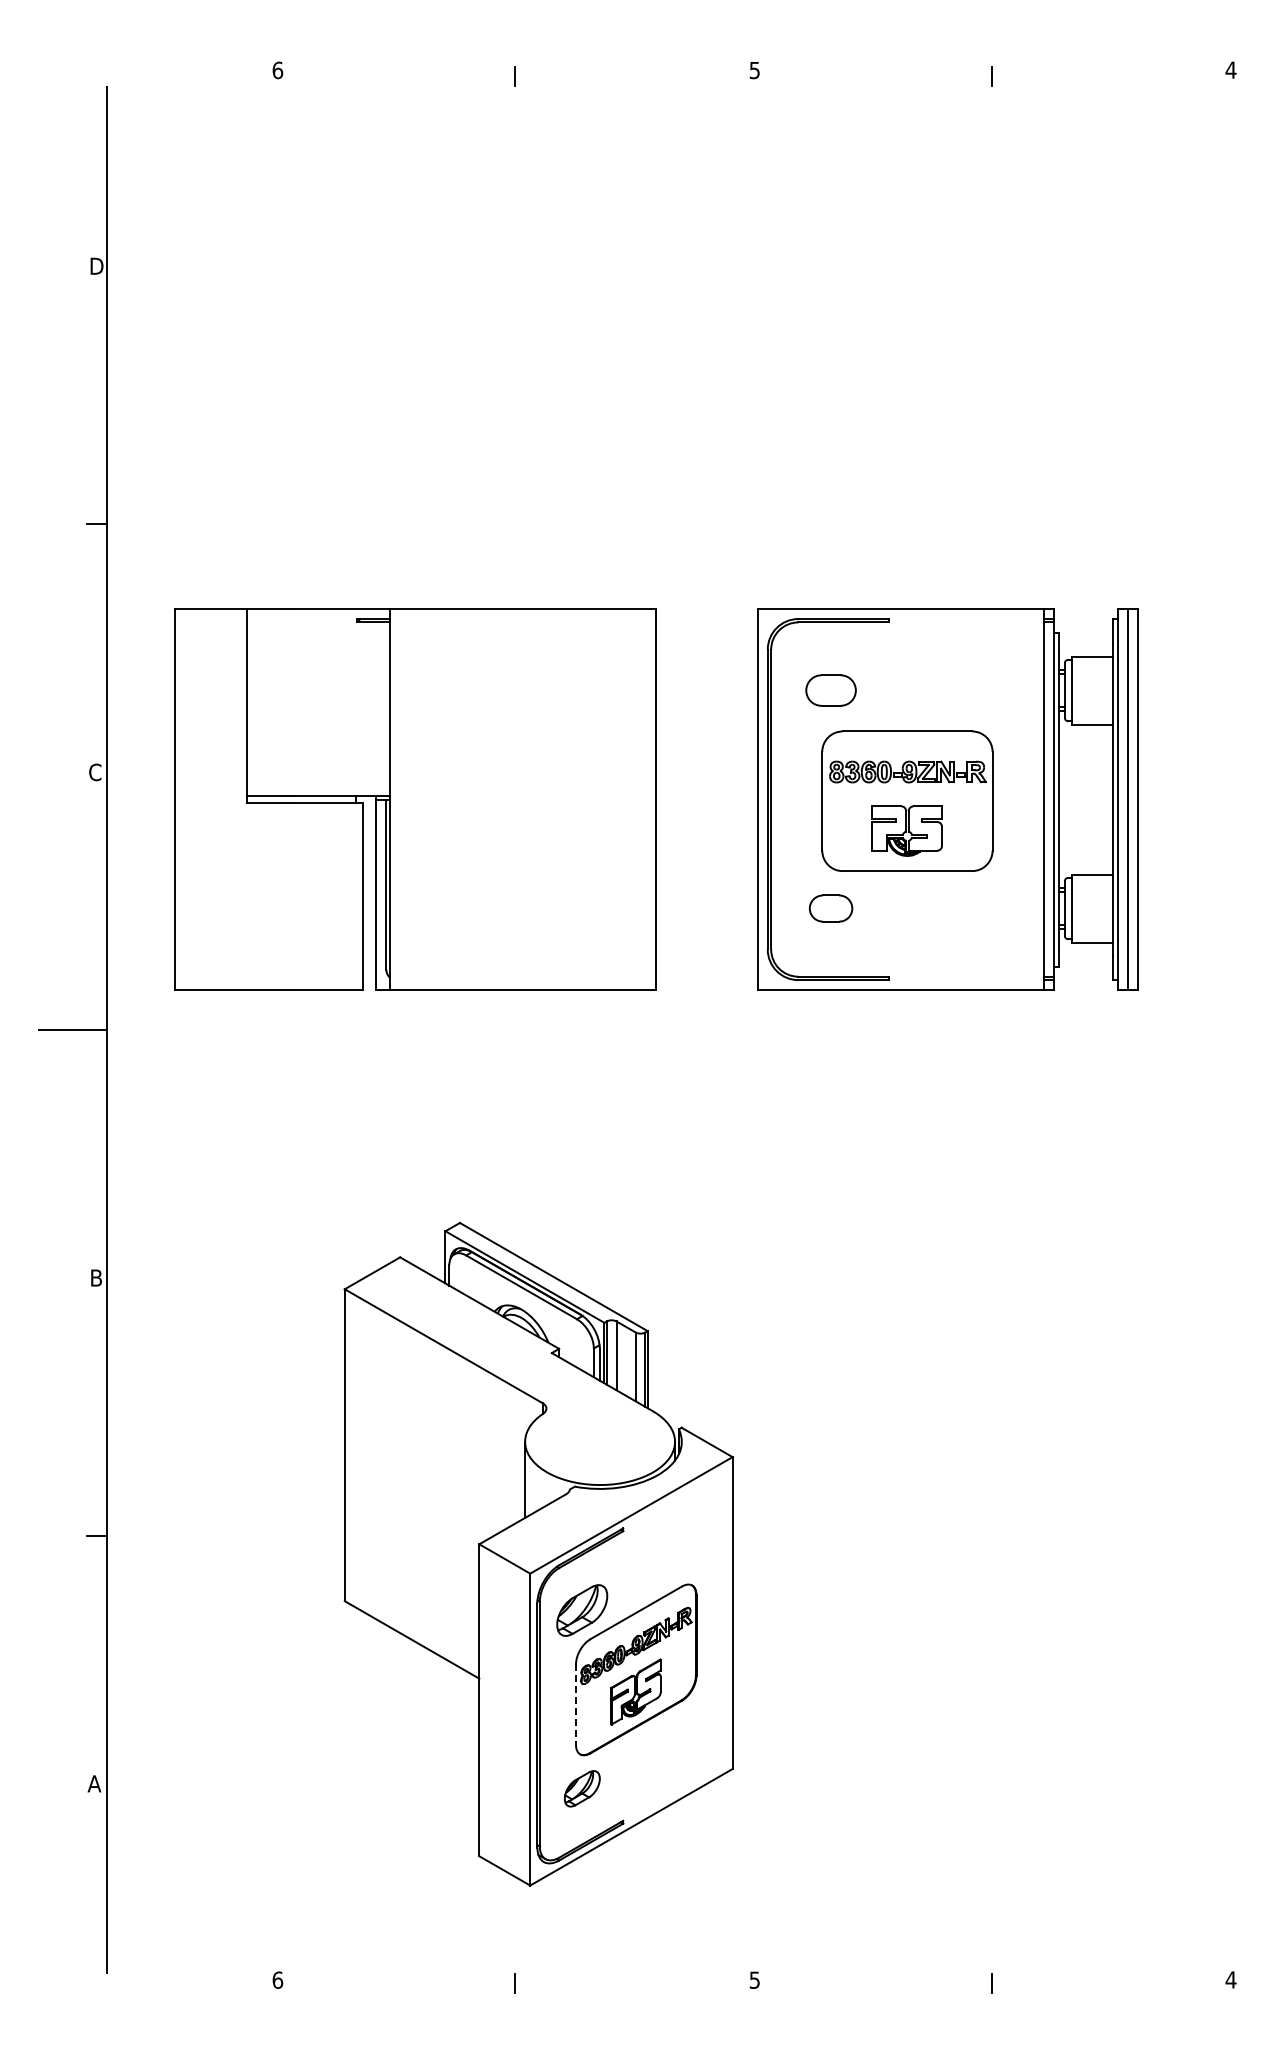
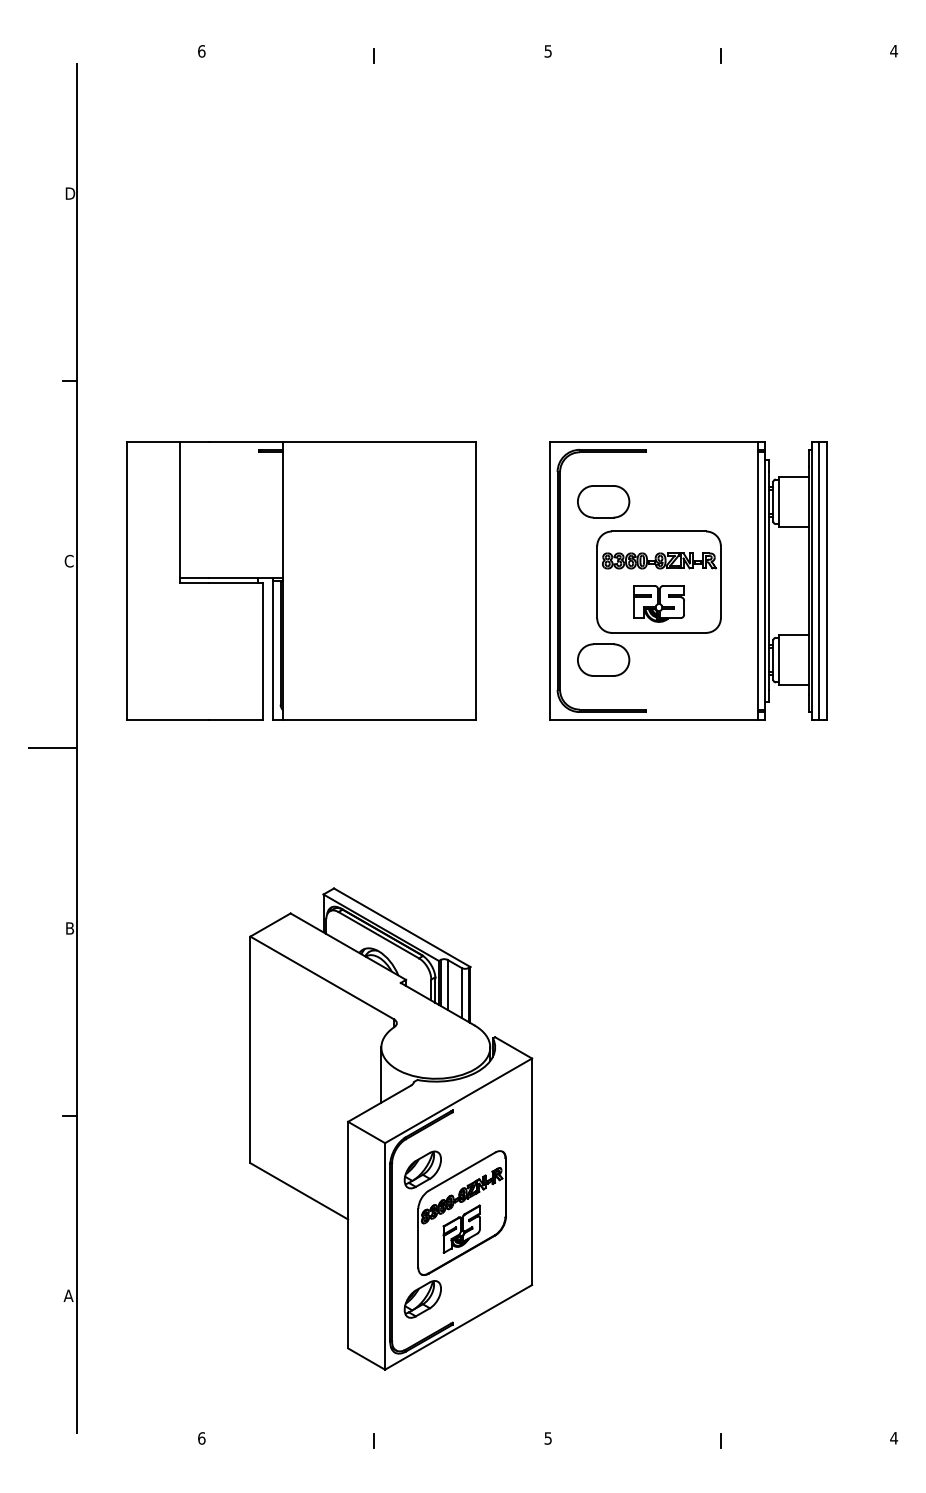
part: (830, 690) -> (603, 501), size x1.43
part: (830, 908) -> (603, 660), size x1.67
line: (576, 1705) -> (418, 1238), dashed -> solid
part: (582, 1788) -> (423, 1299), size x1.43

